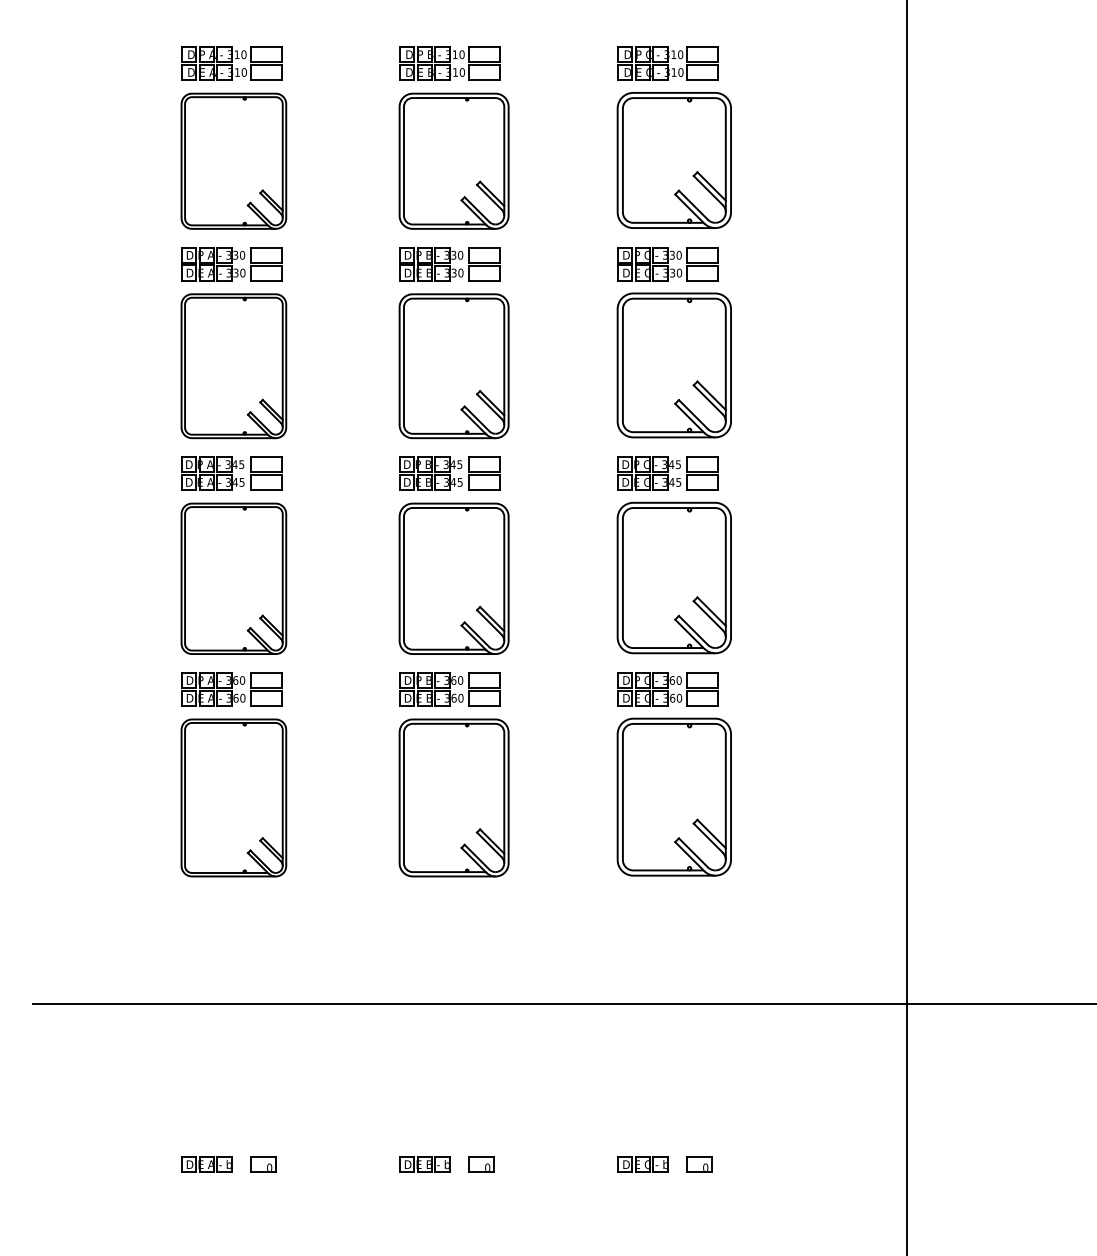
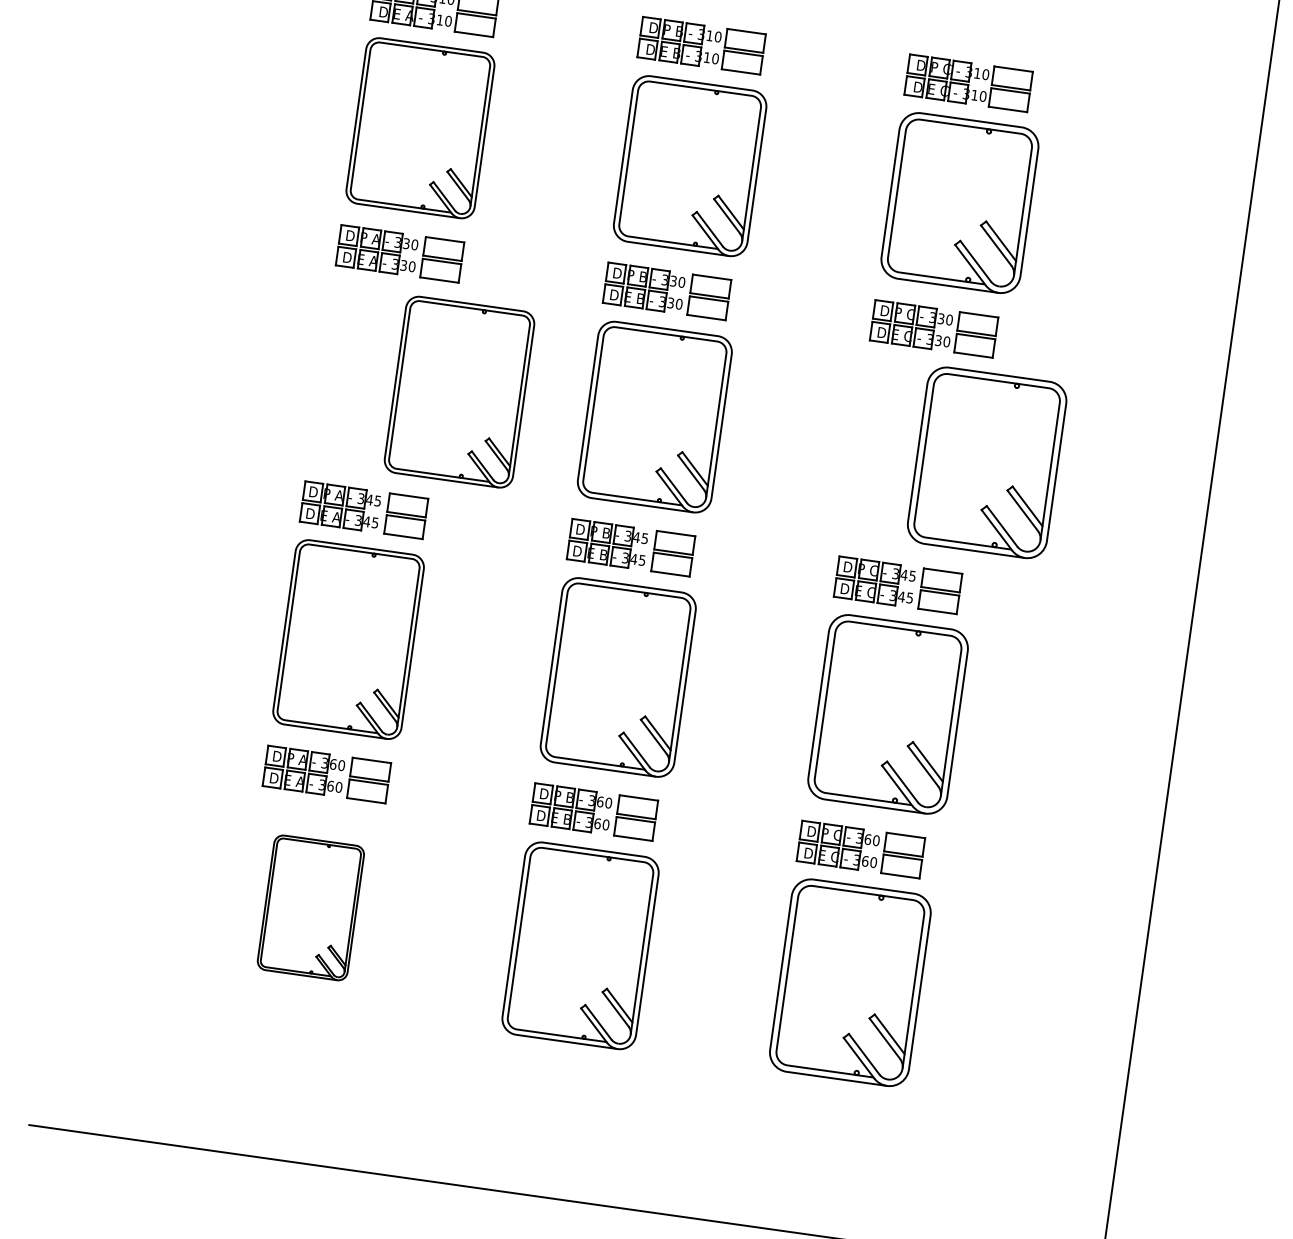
part: (673, 365) -> (986, 462), moved
part: (233, 366) -> (458, 392), moved
part: (233, 797) -> (310, 907), size x0.7

